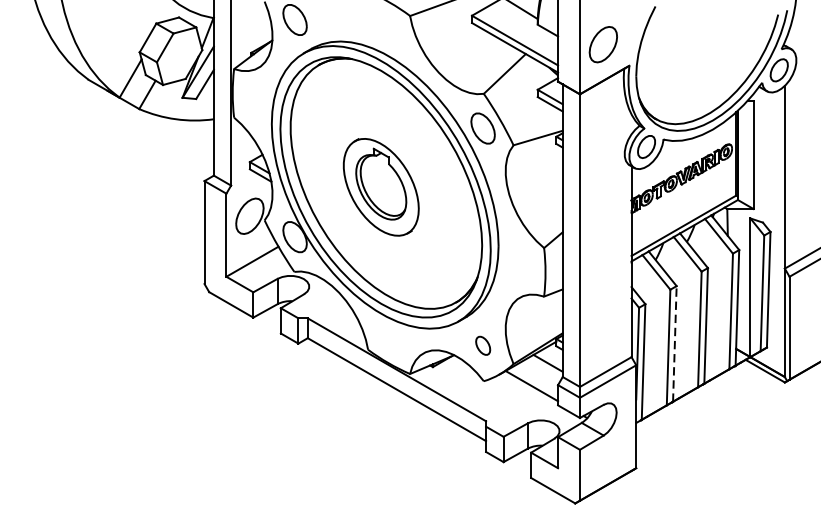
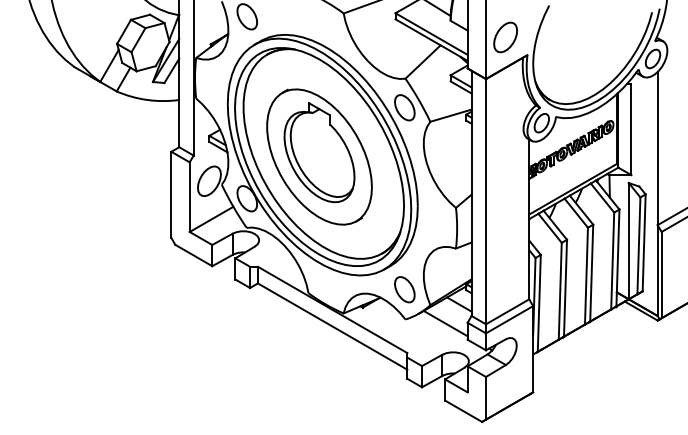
part: (381, 186) -> (319, 156), size x1.67
line: (674, 343) -> (565, 287), dashed -> solid
part: (482, 345) -> (404, 289), size x1.67

